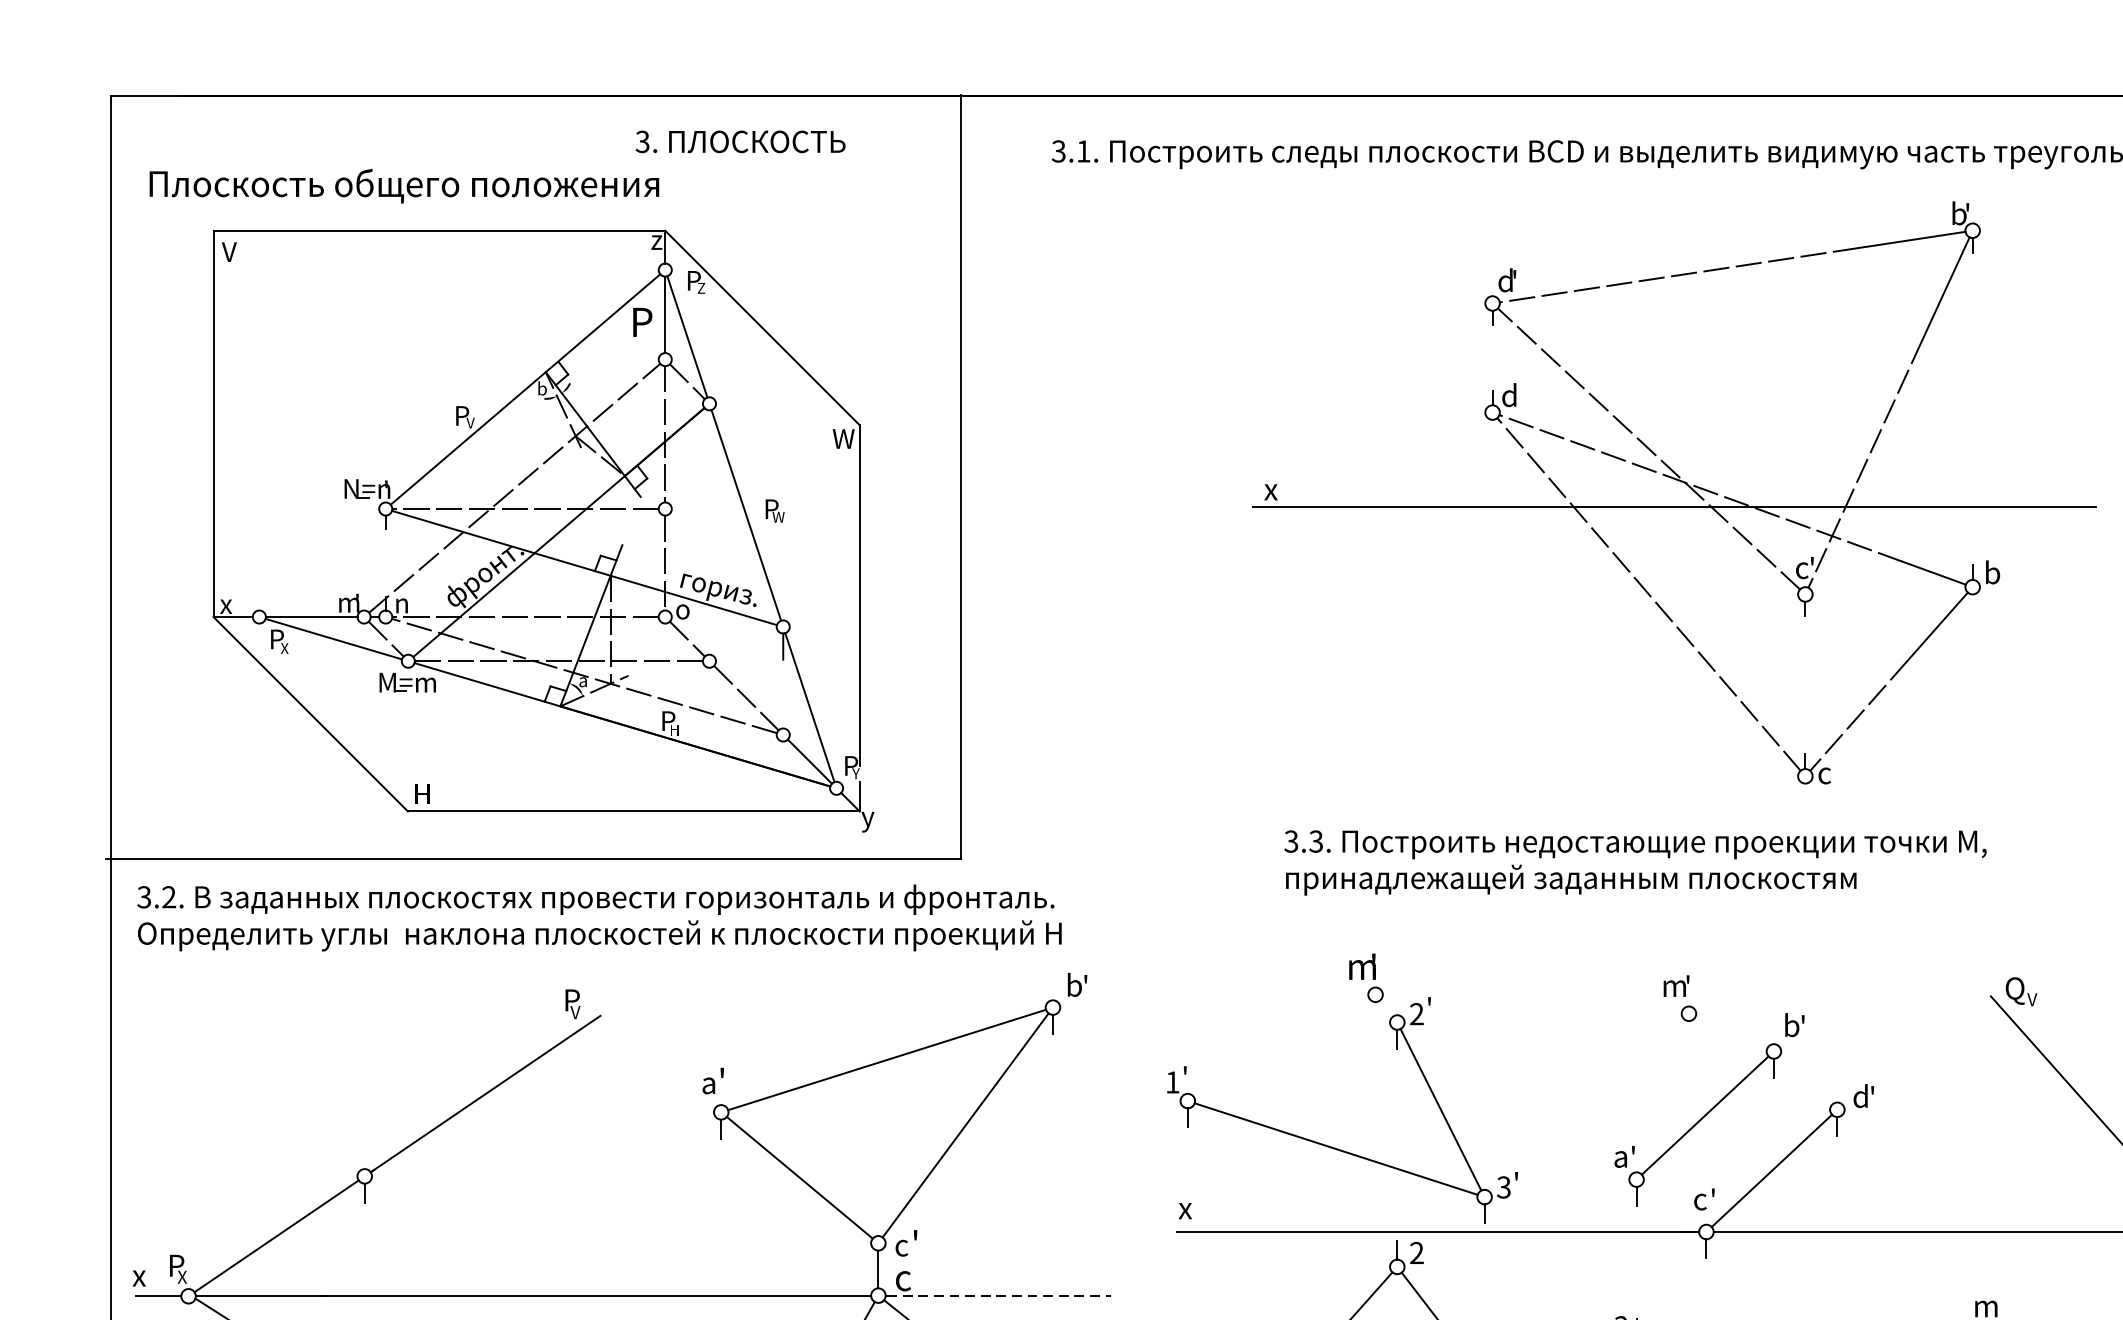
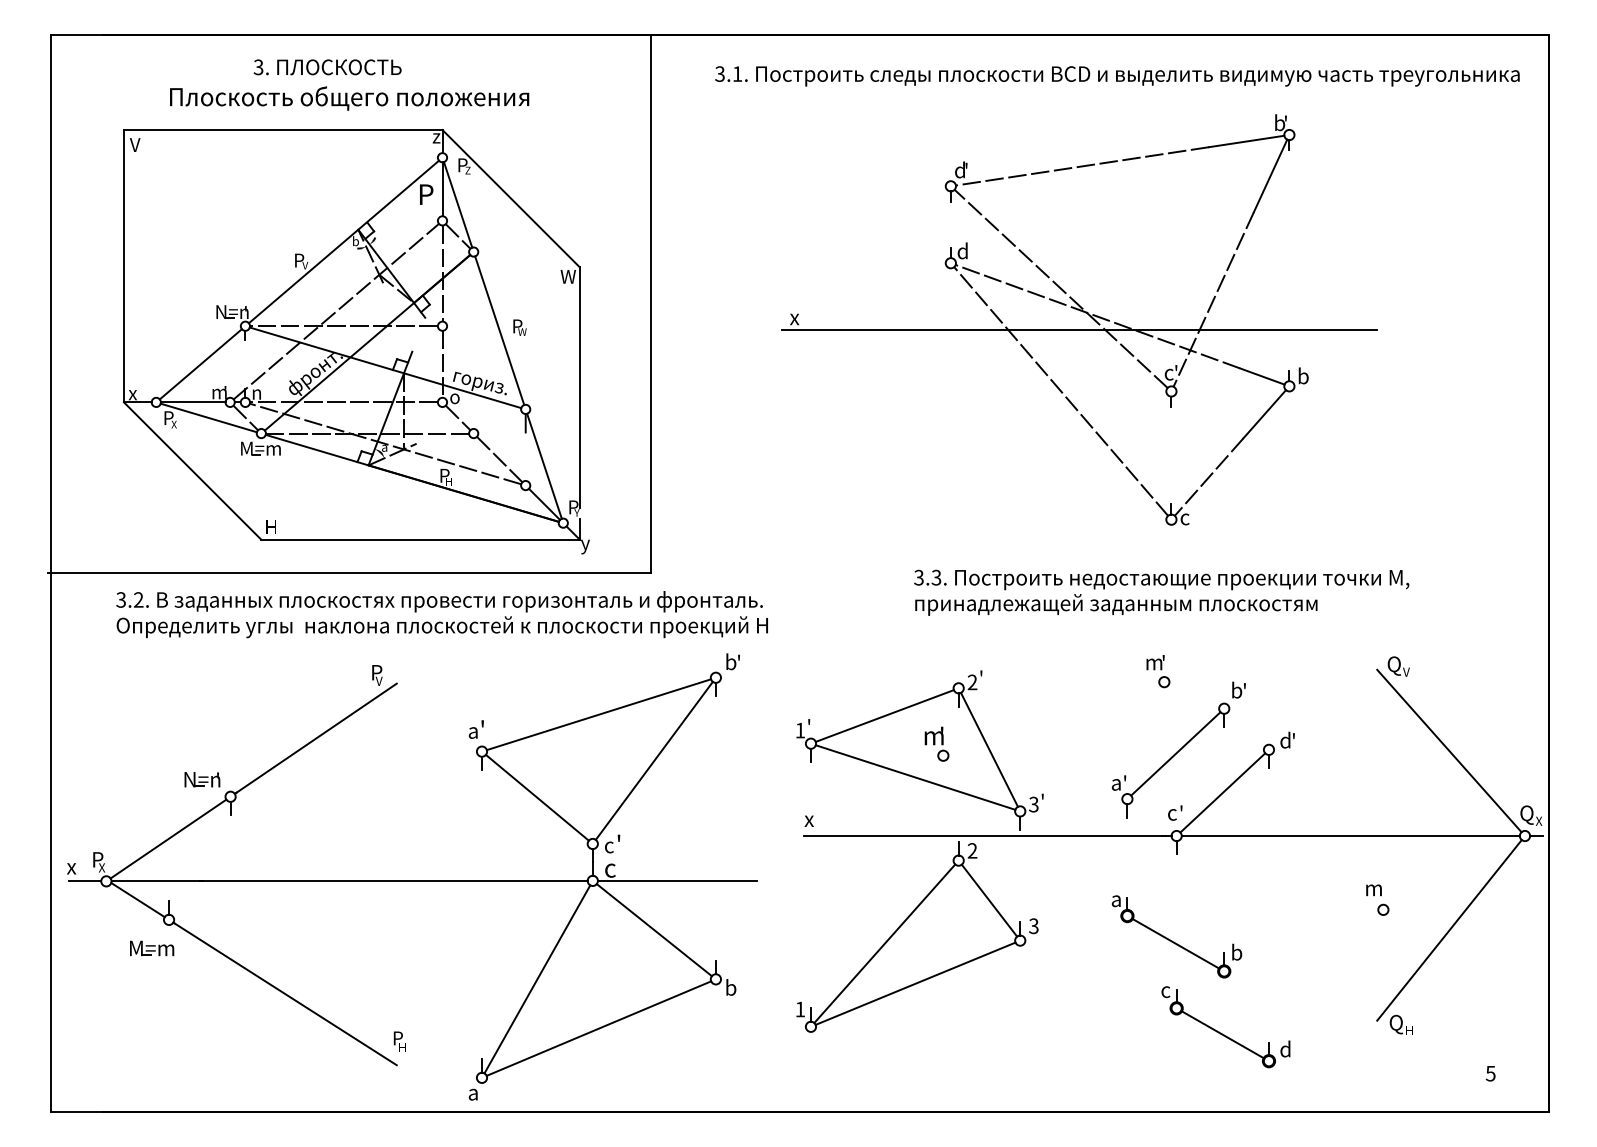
text: (740, 142) -> (327, 67), moved
text: (404, 186) -> (349, 98), moved
part: (1679, 482) -> (1082, 312), moved
line: (322, 563) -> (200, 364), added
text: (1635, 862) -> (1161, 592), moved
text: (598, 917) -> (441, 614), moved
part: (1365, 977) -> (936, 743), moved
line: (1292, 1061) -> (884, 715), added
part: (324, 1151) -> (202, 779), added
line: (998, 1296) -> (677, 881), dashed -> solid

